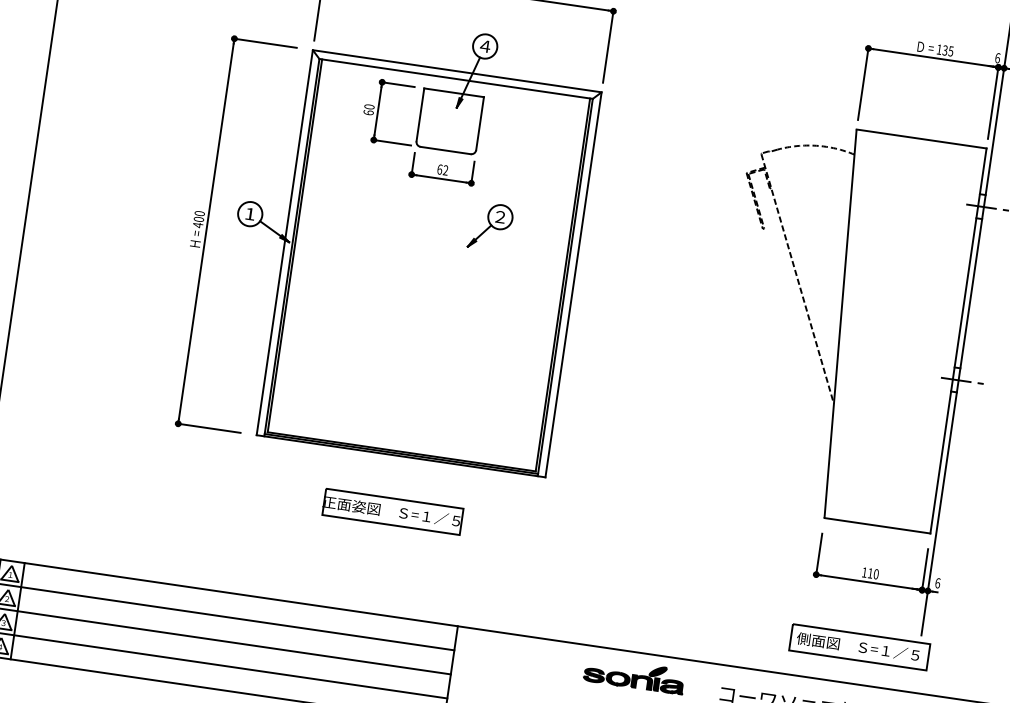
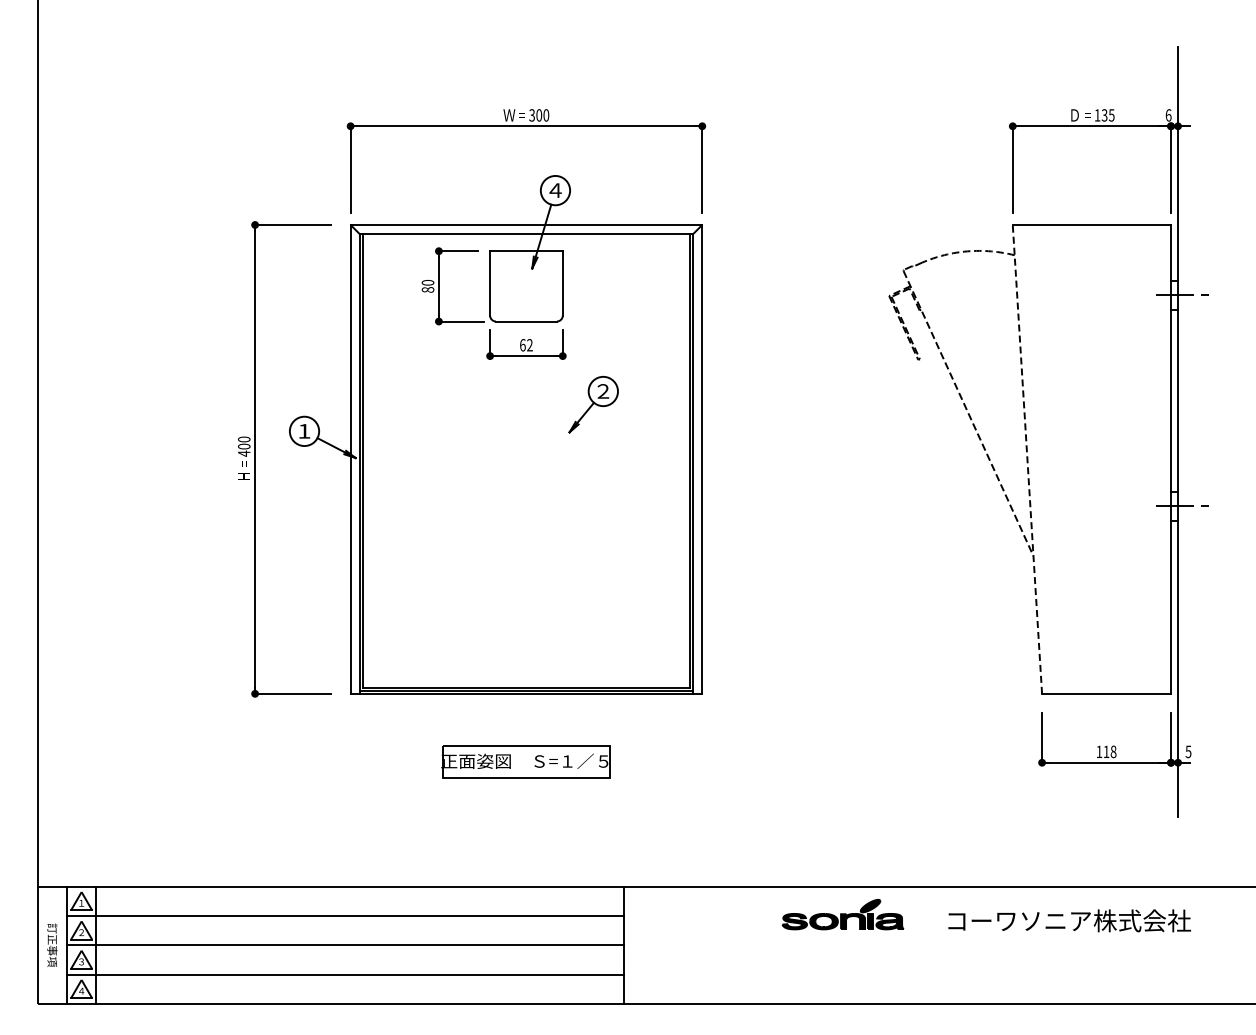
text: (368, 112) -> (427, 289), 60 -> 80
line: (840, 323) -> (1027, 459), solid -> dashed
text: (876, 573) -> (1113, 751), 110 -> 118
text: (937, 582) -> (1188, 751), 6 -> 5
part: (859, 647) -> (1106, 841), removed

